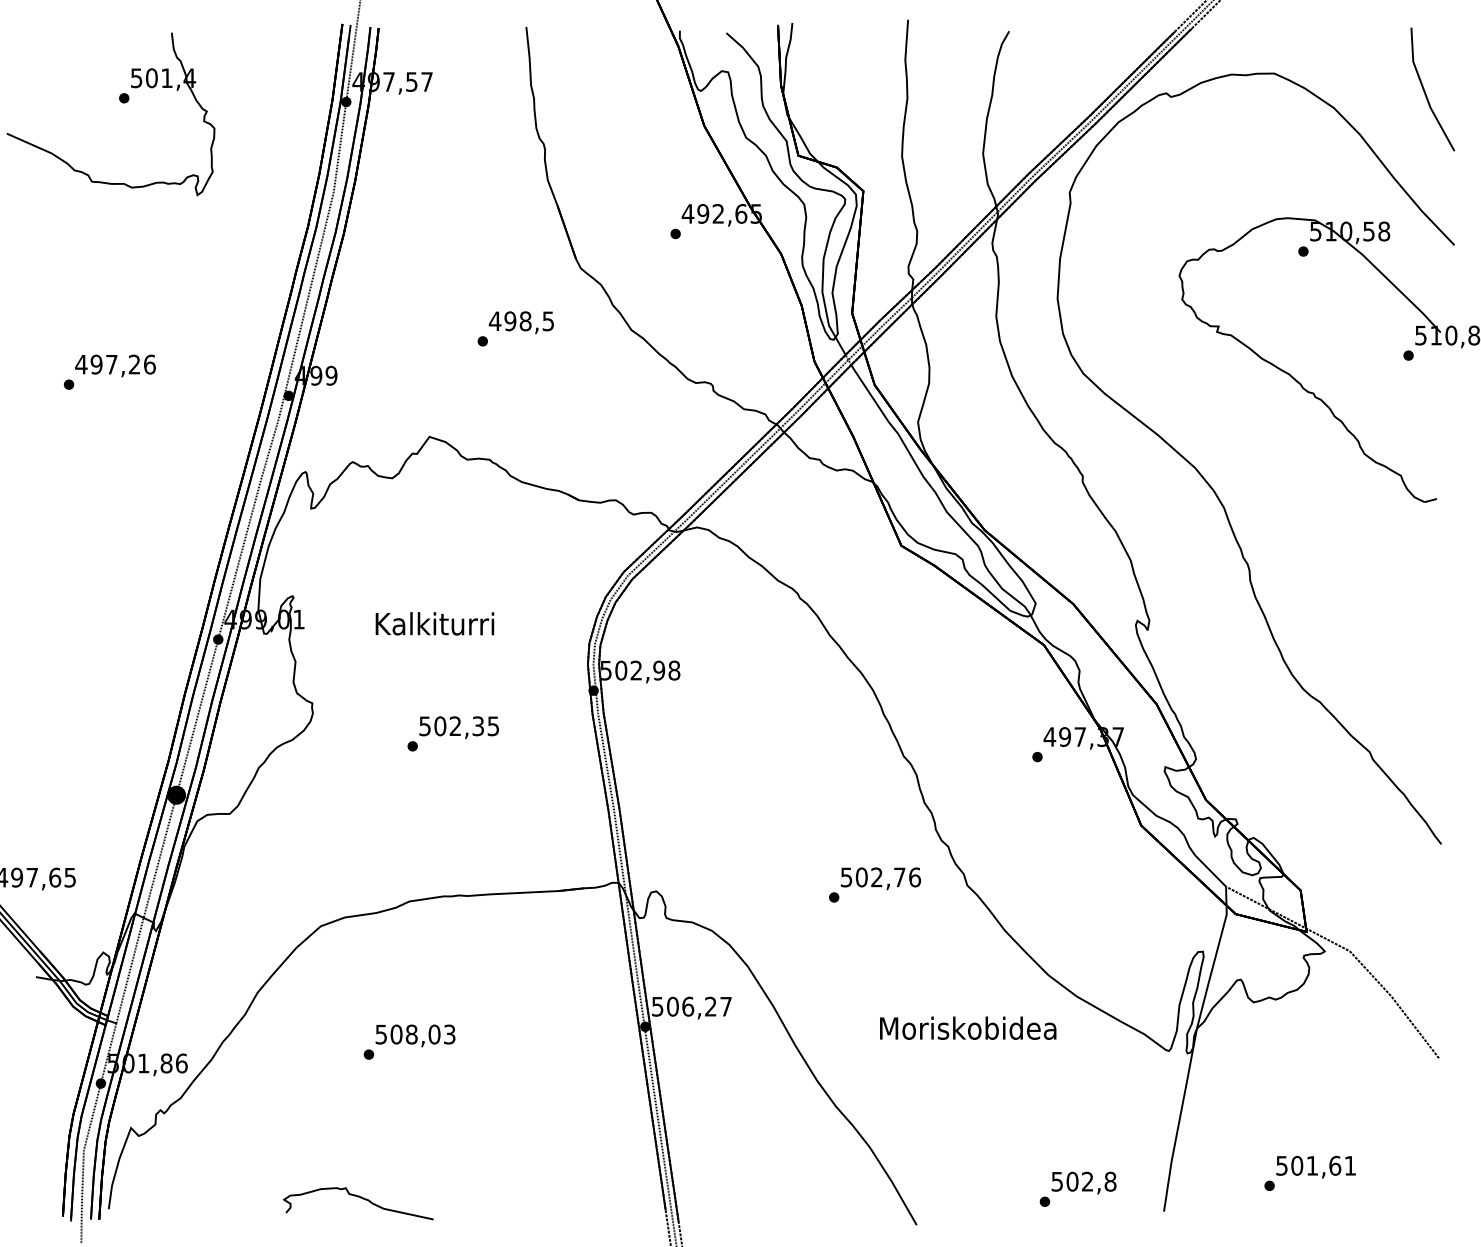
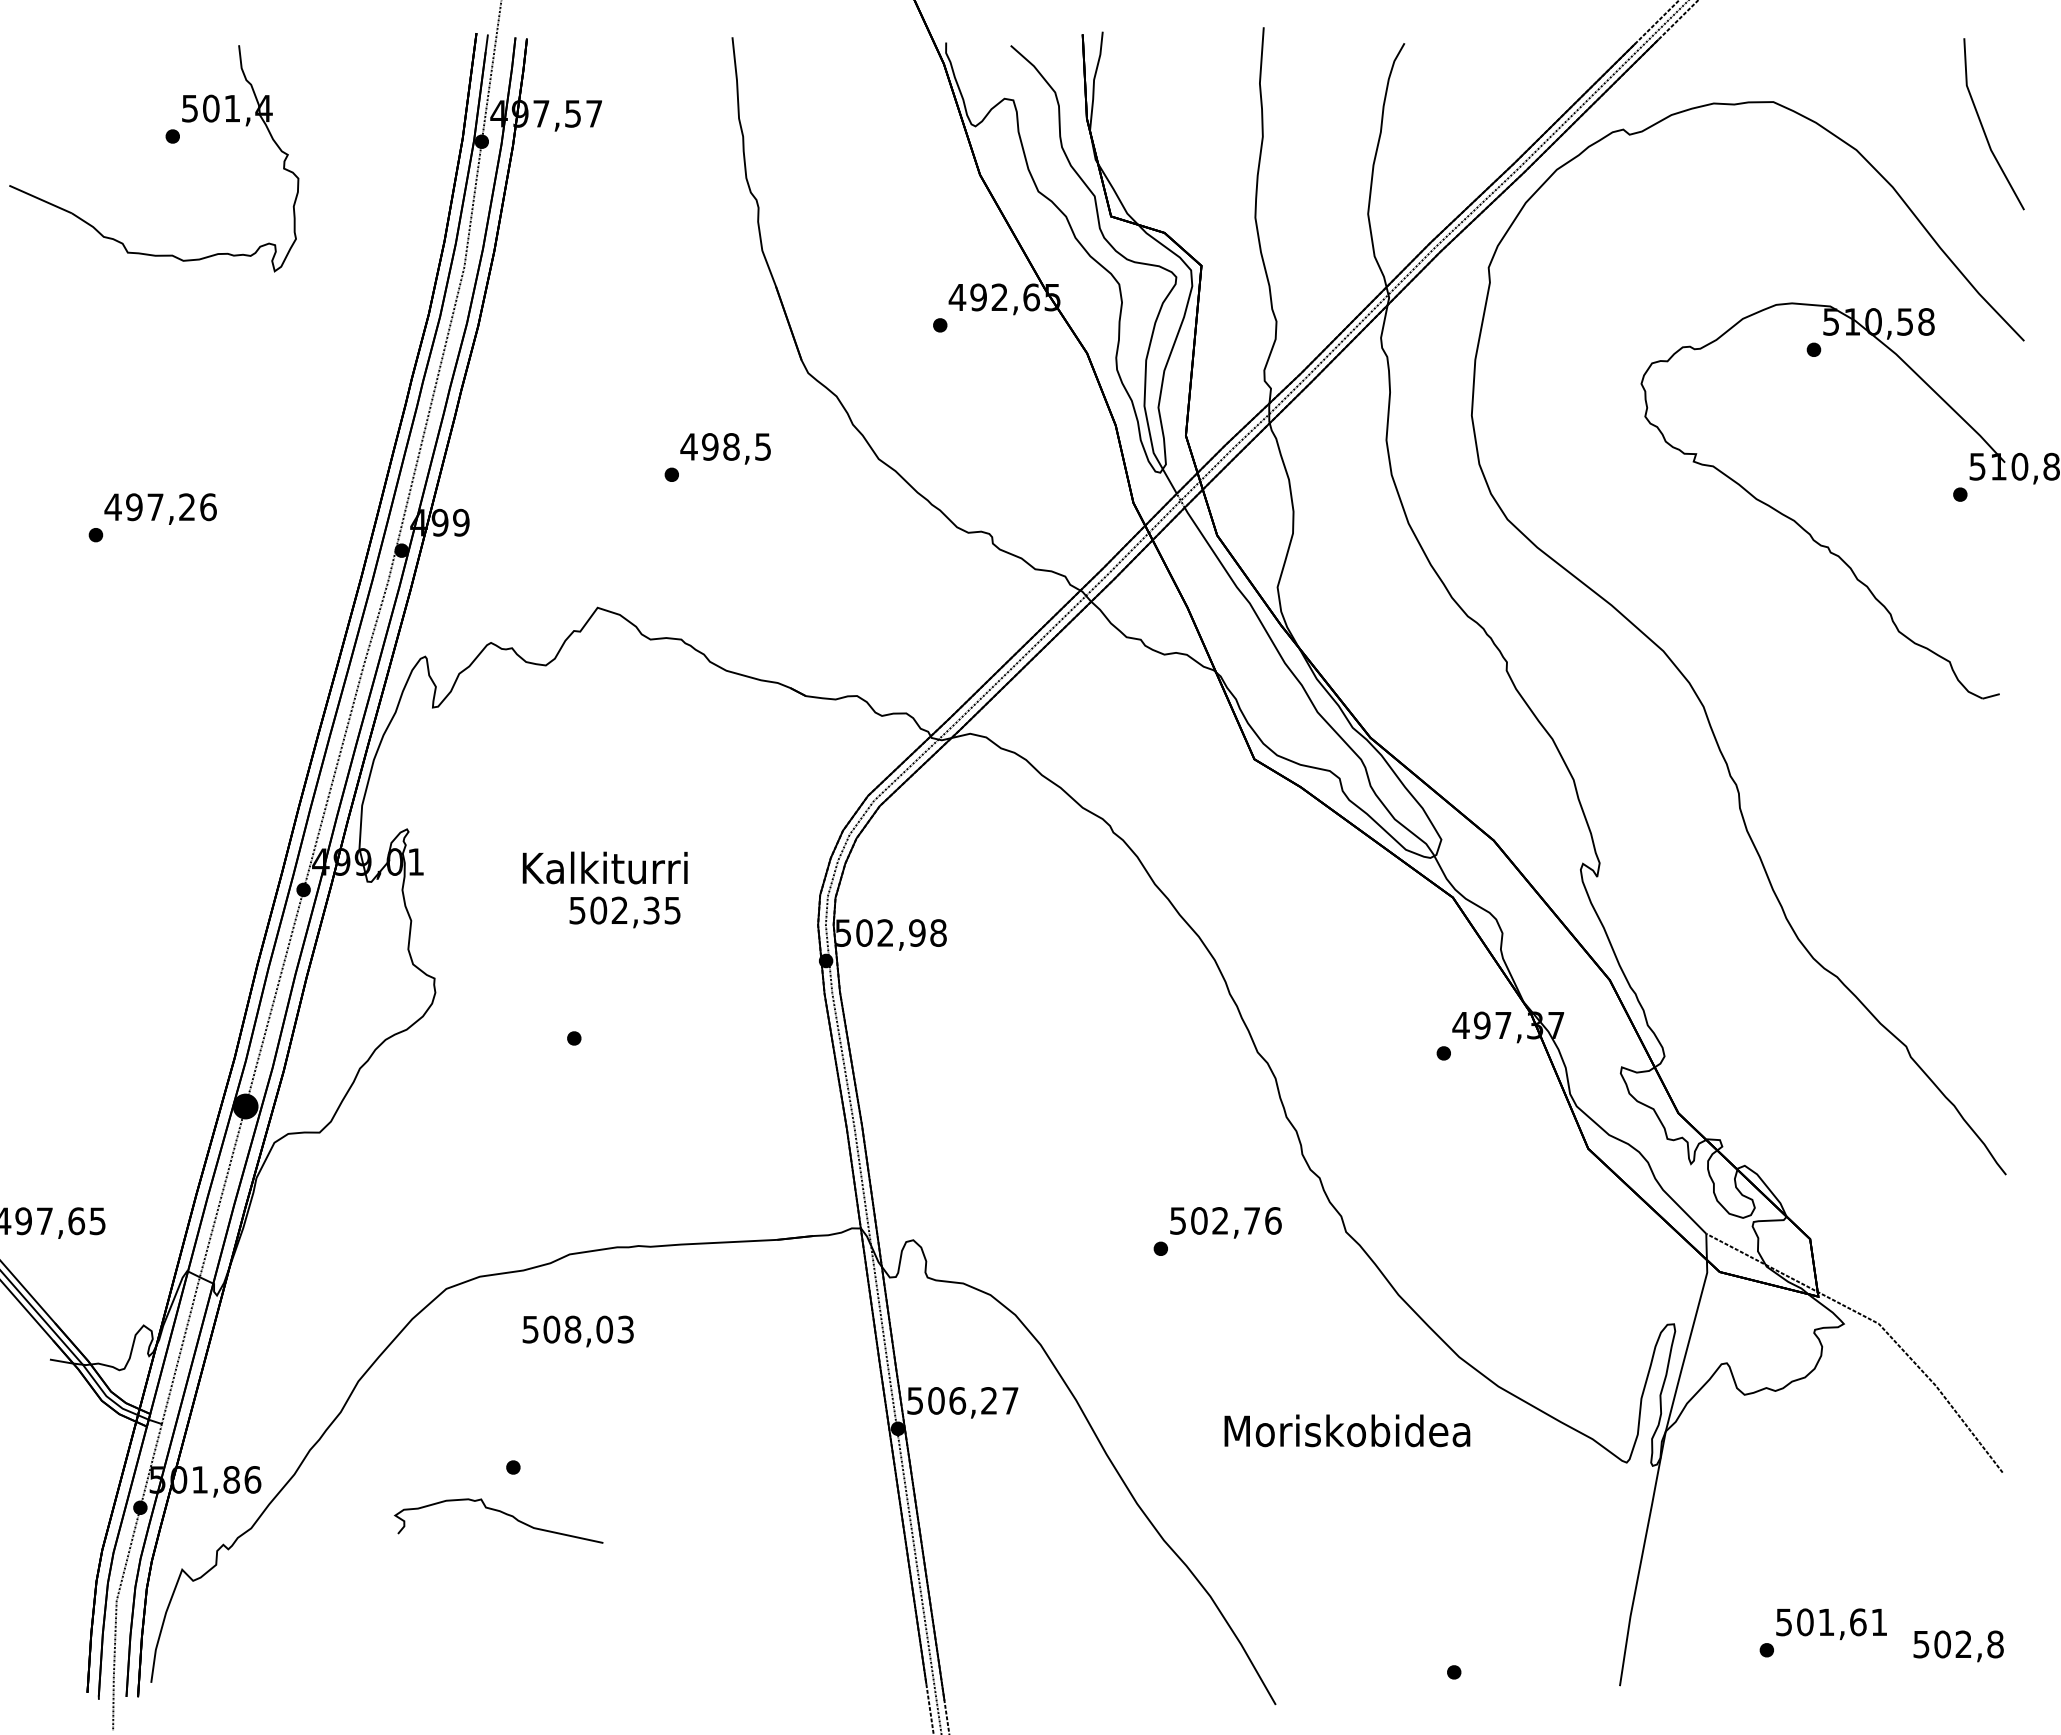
text: (458, 727) -> (624, 912), moved
text: (415, 1035) -> (577, 1331), moved
text: (1083, 1183) -> (1958, 1646), moved
curve: (361, 1198) -> (502, 1513), moved

